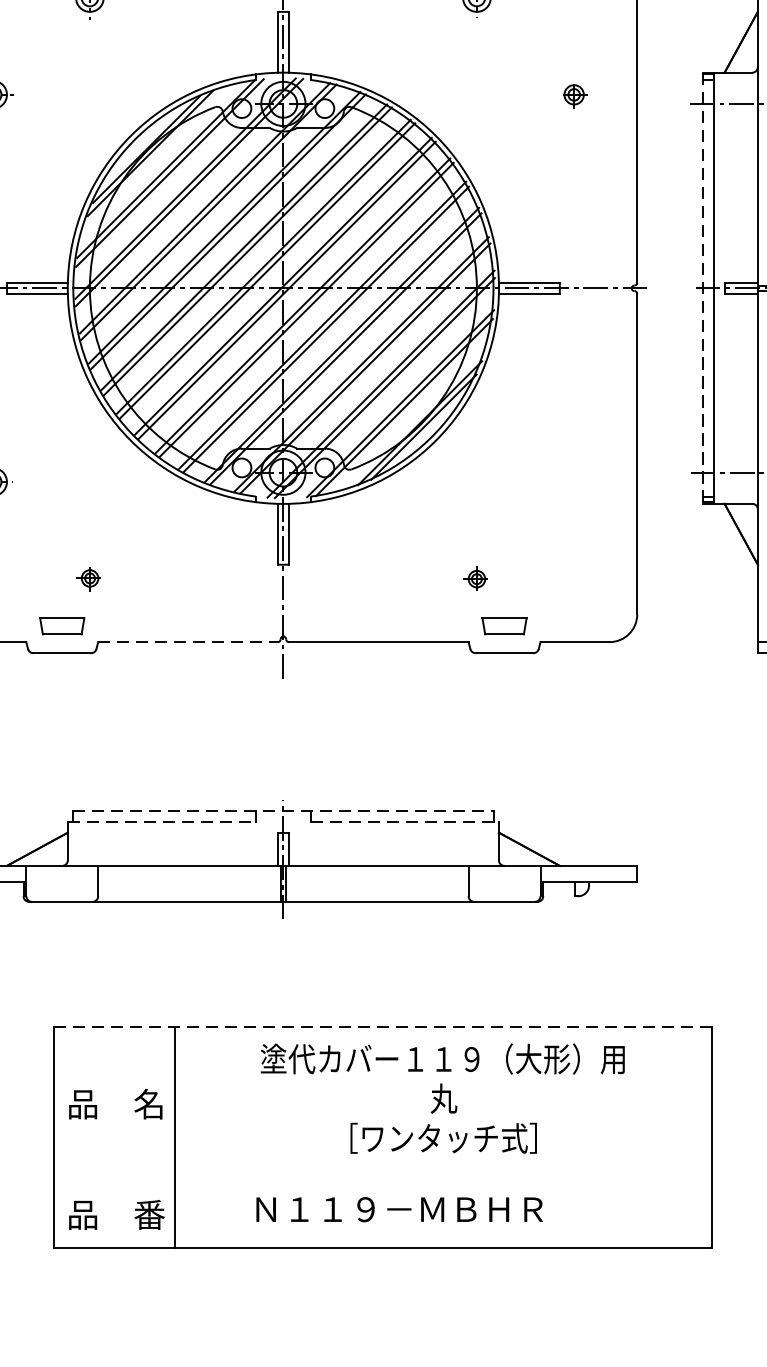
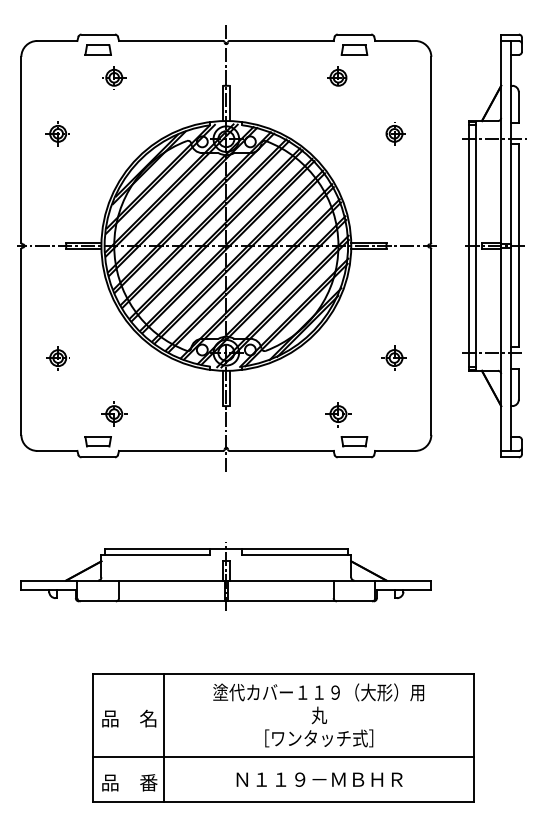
part: (575, 94) -> (395, 133), size x1.43
line: (703, 287) -> (469, 245), dashed -> solid
part: (571, 480) -> (393, 357), added
part: (90, 577) -> (114, 413), size x1.67
part: (476, 579) -> (338, 414), size x1.67
line: (188, 641) -> (171, 450), dashed -> solid
line: (283, 810) -> (226, 548), dashed -> solid
line: (162, 820) -> (156, 554), dashed -> solid
line: (406, 820) -> (297, 554), dashed -> solid
line: (382, 1028) -> (283, 674), dashed -> solid
line: (382, 1171) -> (283, 757), added
text: (399, 1209) -> (319, 779), moved

